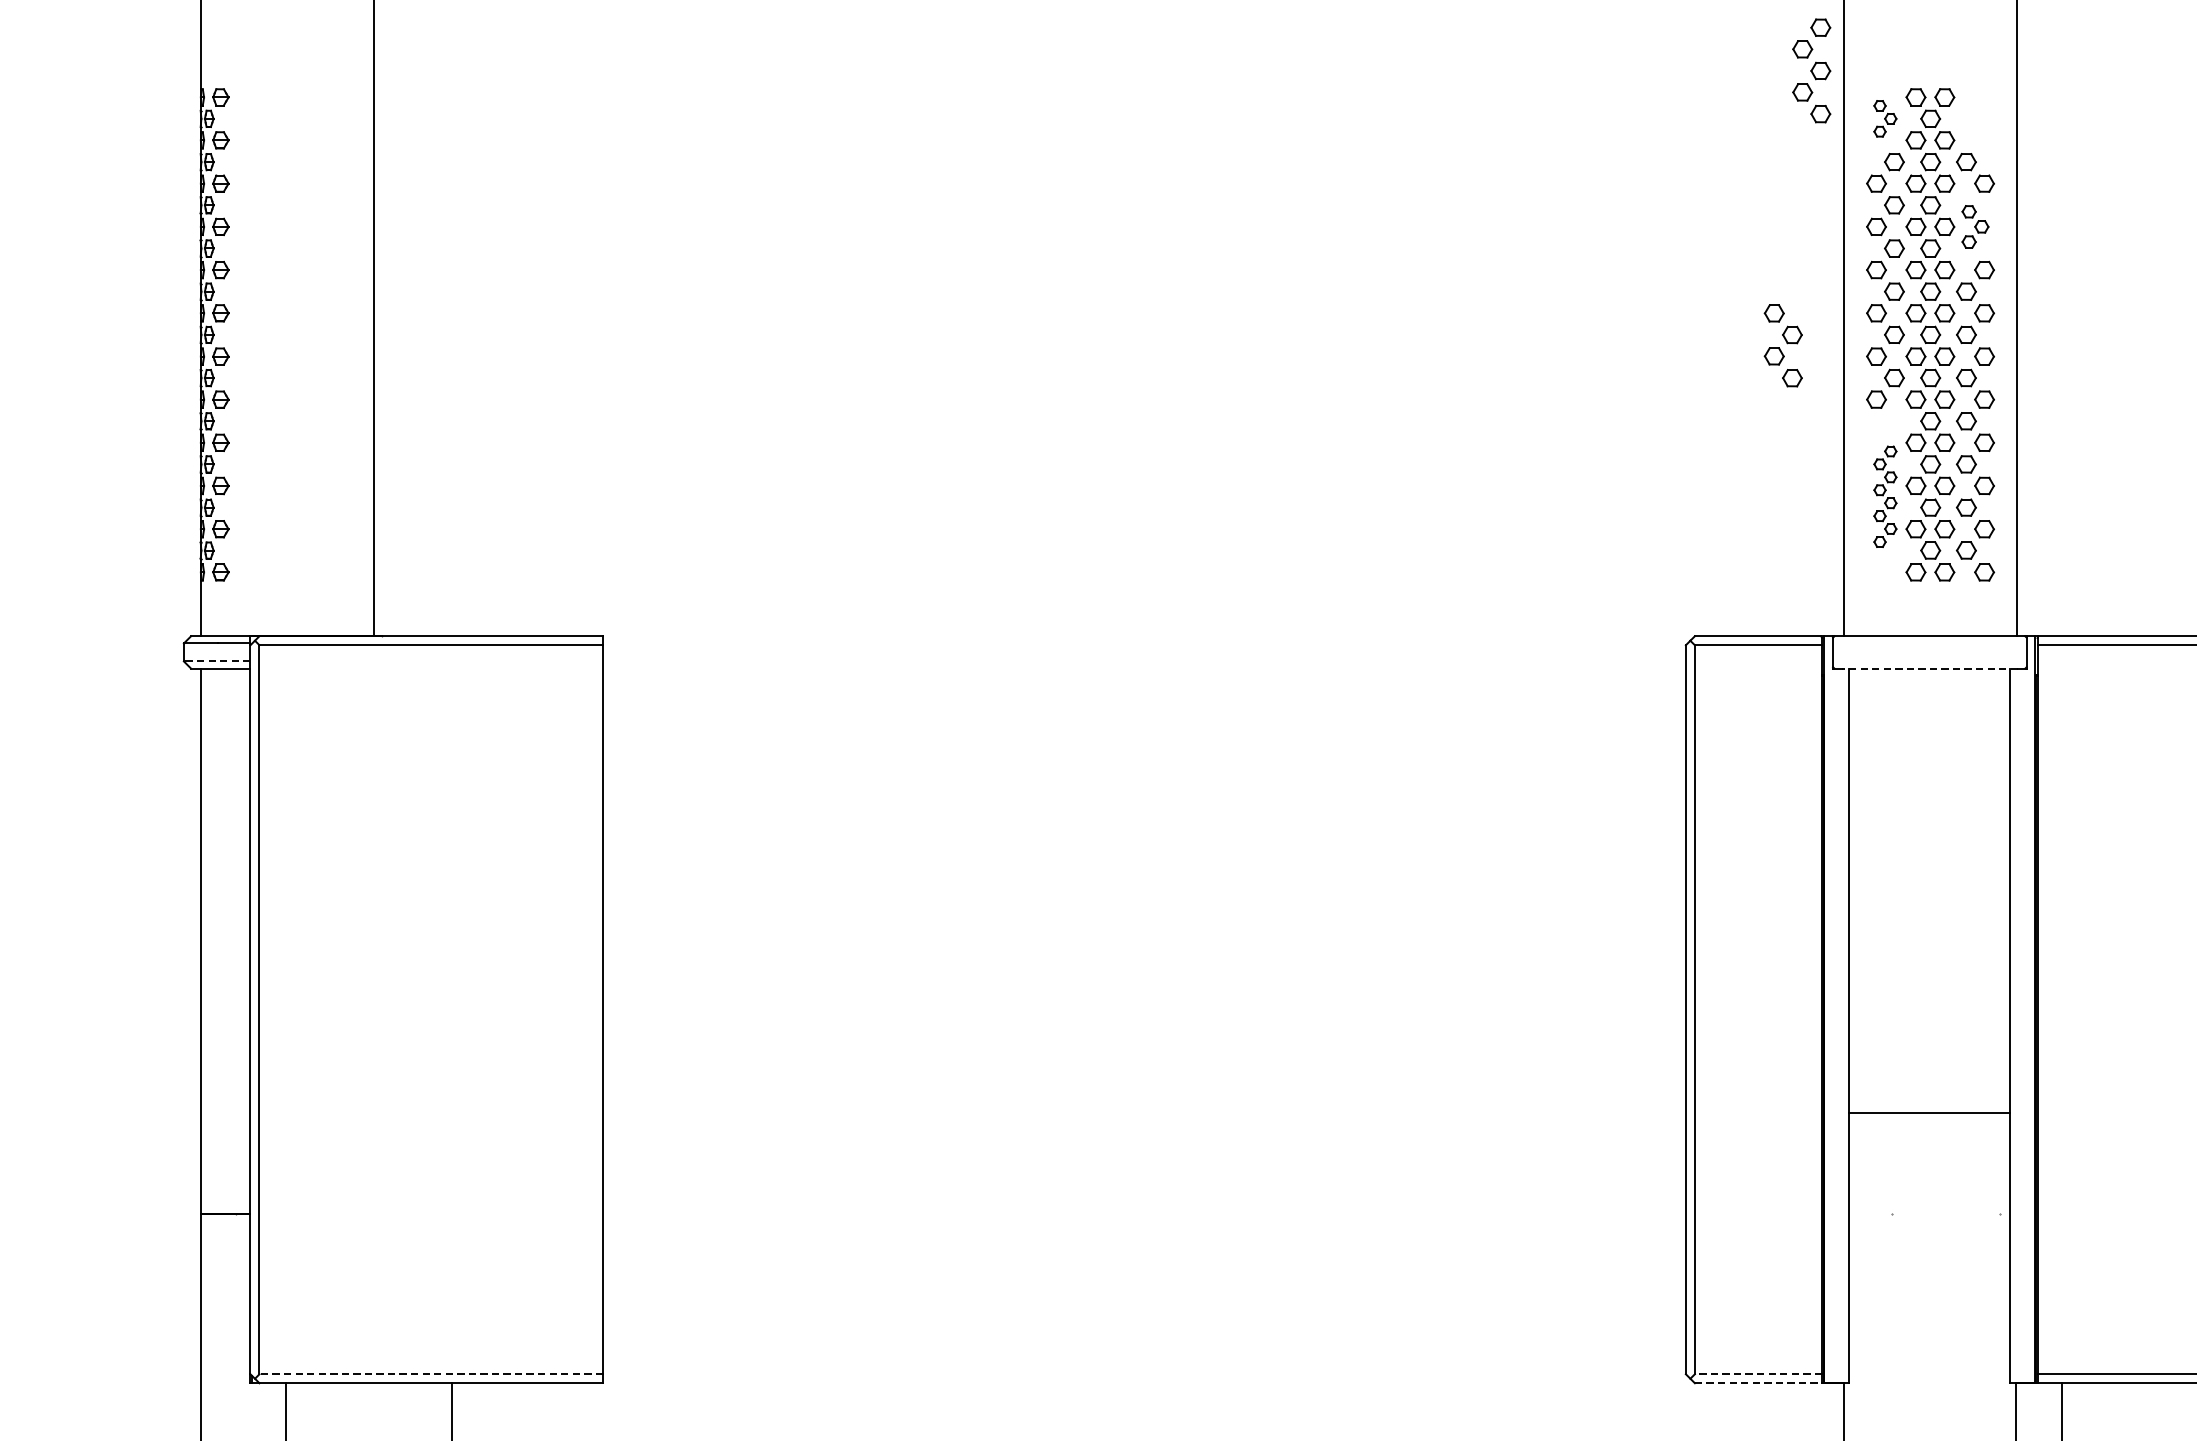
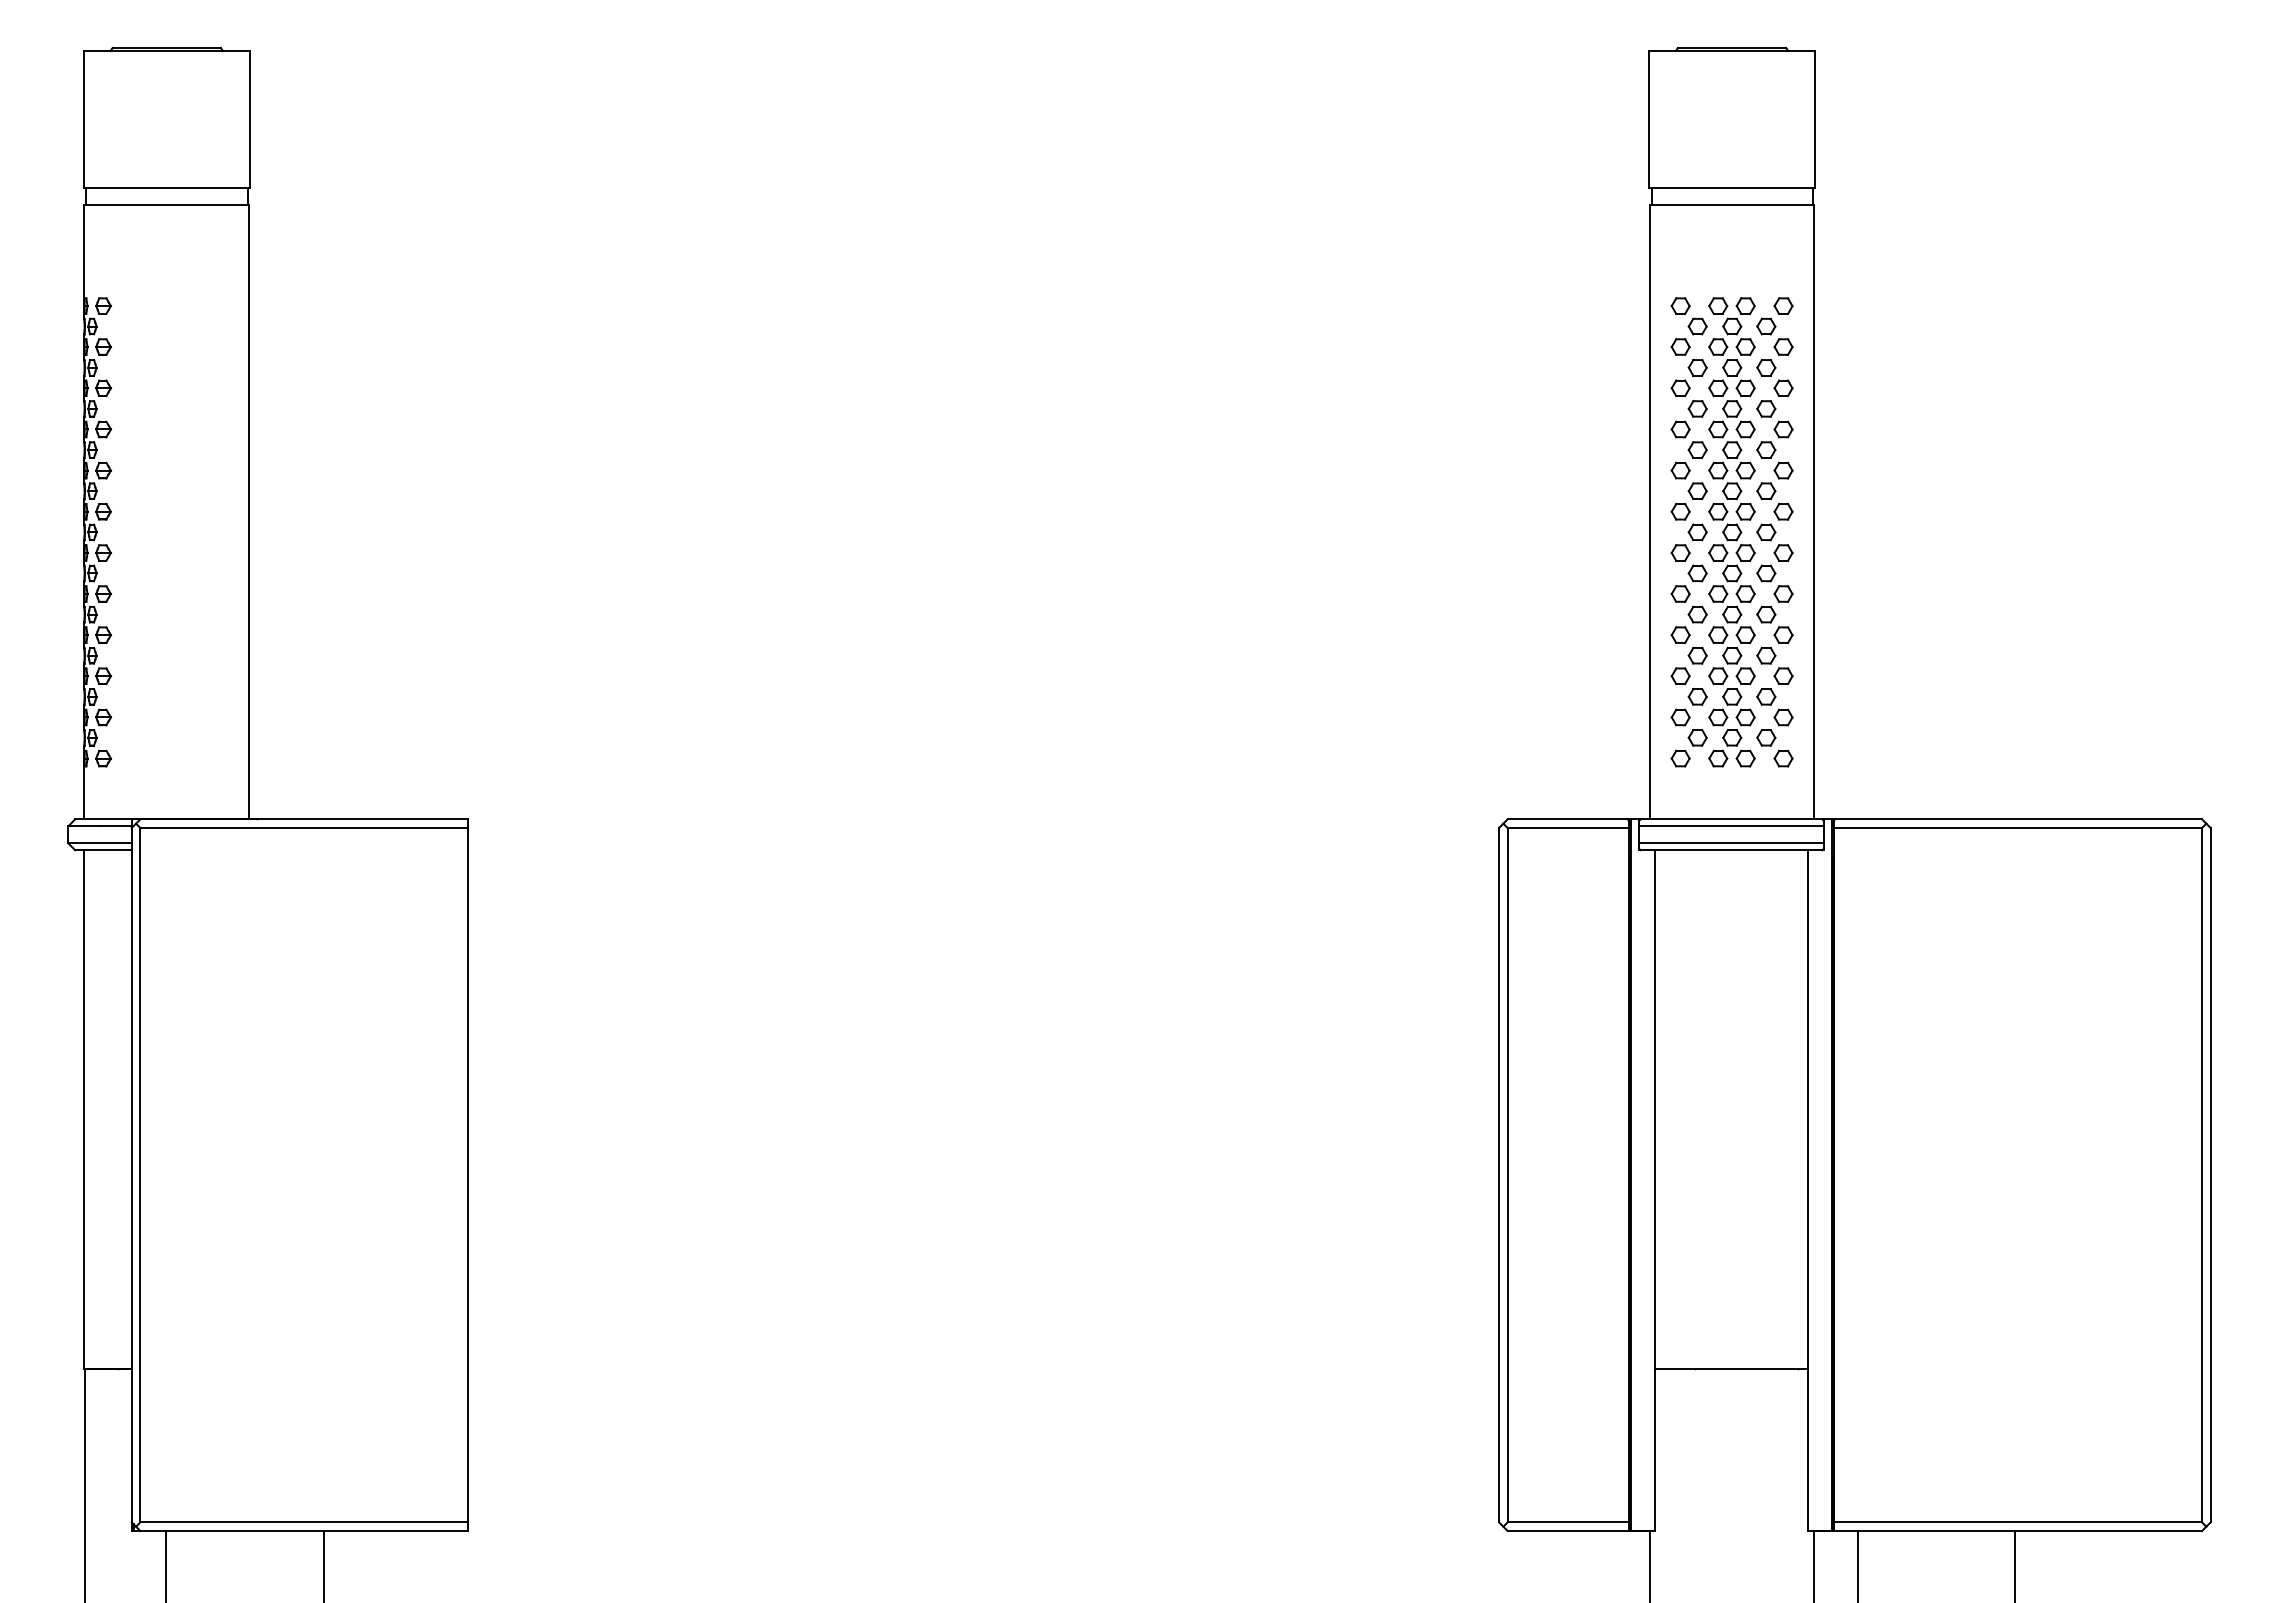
part: (1811, 70) -> (1618, 280), removed
part: (1884, 118) -> (1688, 326), size x1.67
part: (1975, 118) -> (1774, 326), added
part: (1975, 226) -> (1774, 429), size x1.43
part: (1782, 345) -> (1591, 542), removed
part: (1884, 496) -> (1688, 686), size x1.67
line: (1929, 643) -> (1731, 826), added
line: (217, 661) -> (100, 843), dashed -> solid
line: (1929, 661) -> (1731, 843), added
line: (1929, 668) -> (1731, 850), dashed -> solid
line: (1929, 1112) -> (1731, 1369), moved
line: (431, 1374) -> (304, 1522), dashed -> solid
line: (1758, 1374) -> (1568, 1522), dashed -> solid
line: (1758, 1382) -> (1568, 1530), dashed -> solid

